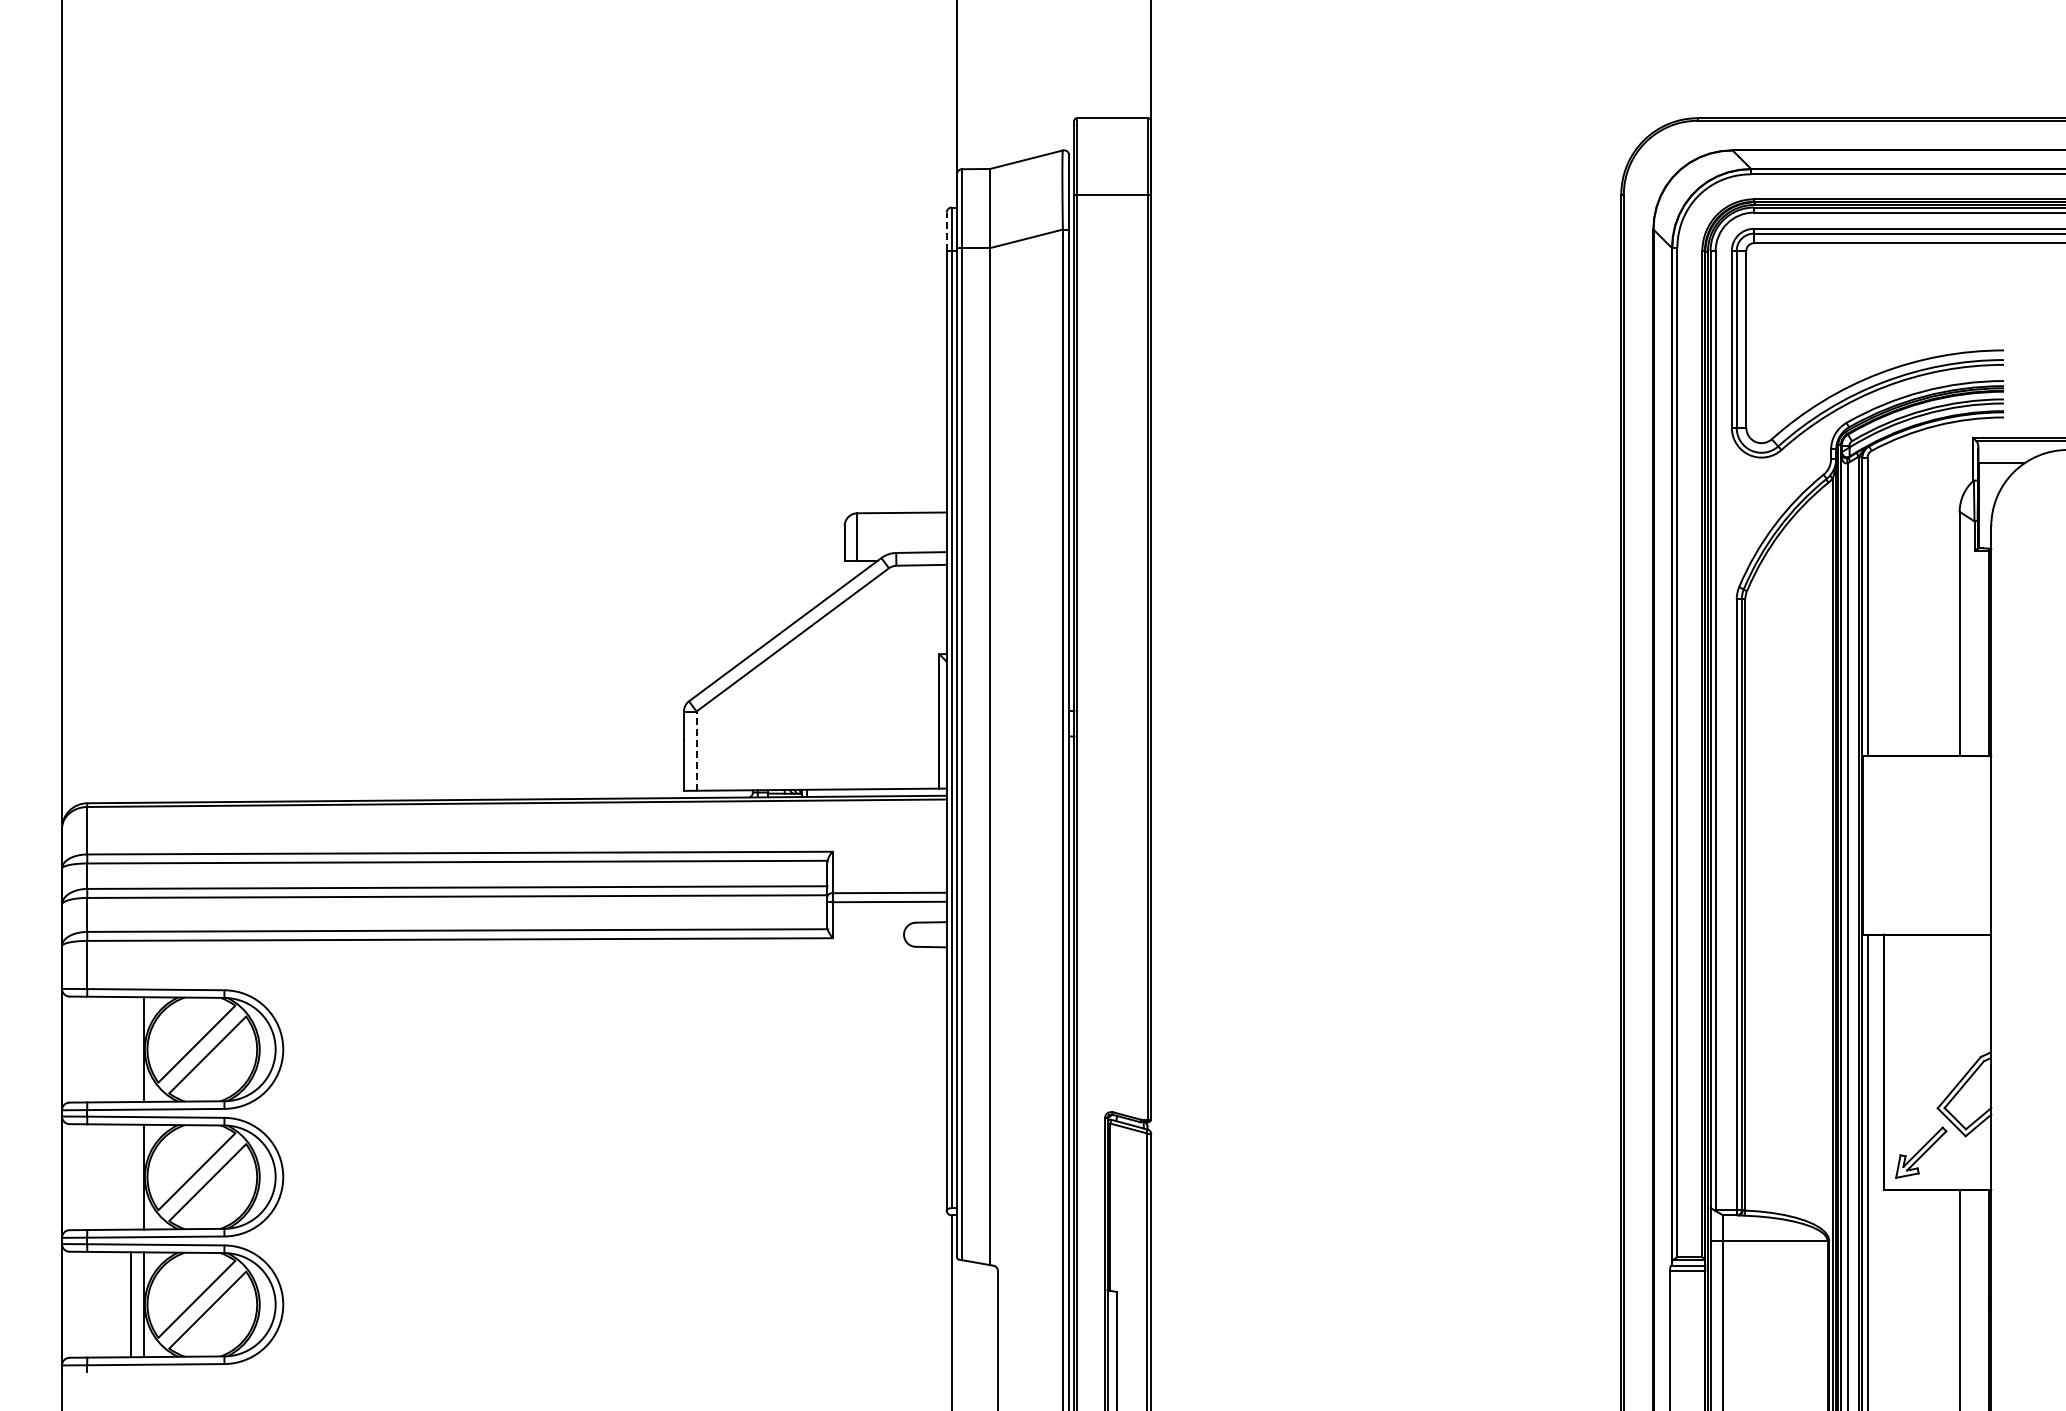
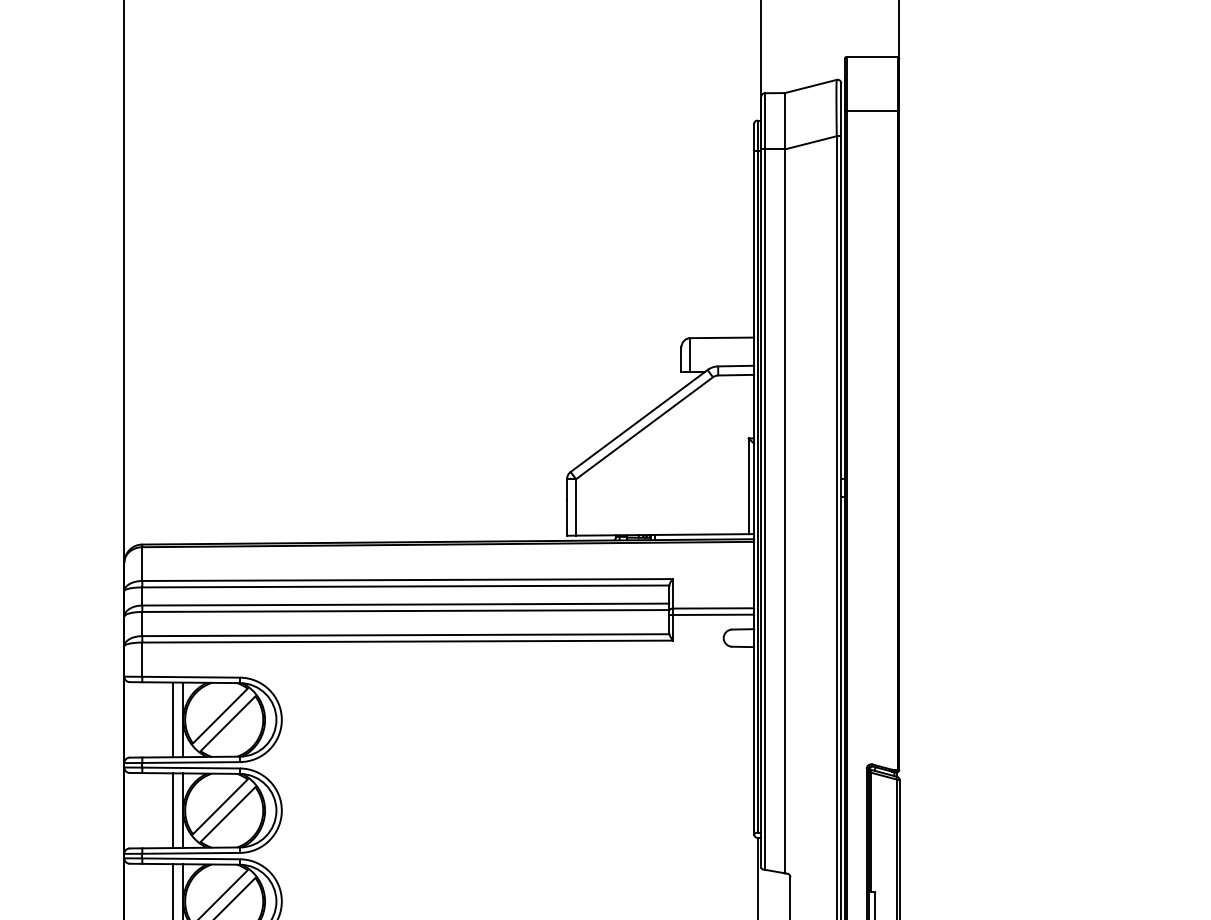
line: (946, 231) -> (753, 137), dashed -> solid
line: (696, 751) -> (575, 507), dashed -> solid
line: (130, 1049) -> (173, 719), added
line: (130, 1176) -> (173, 810), added

